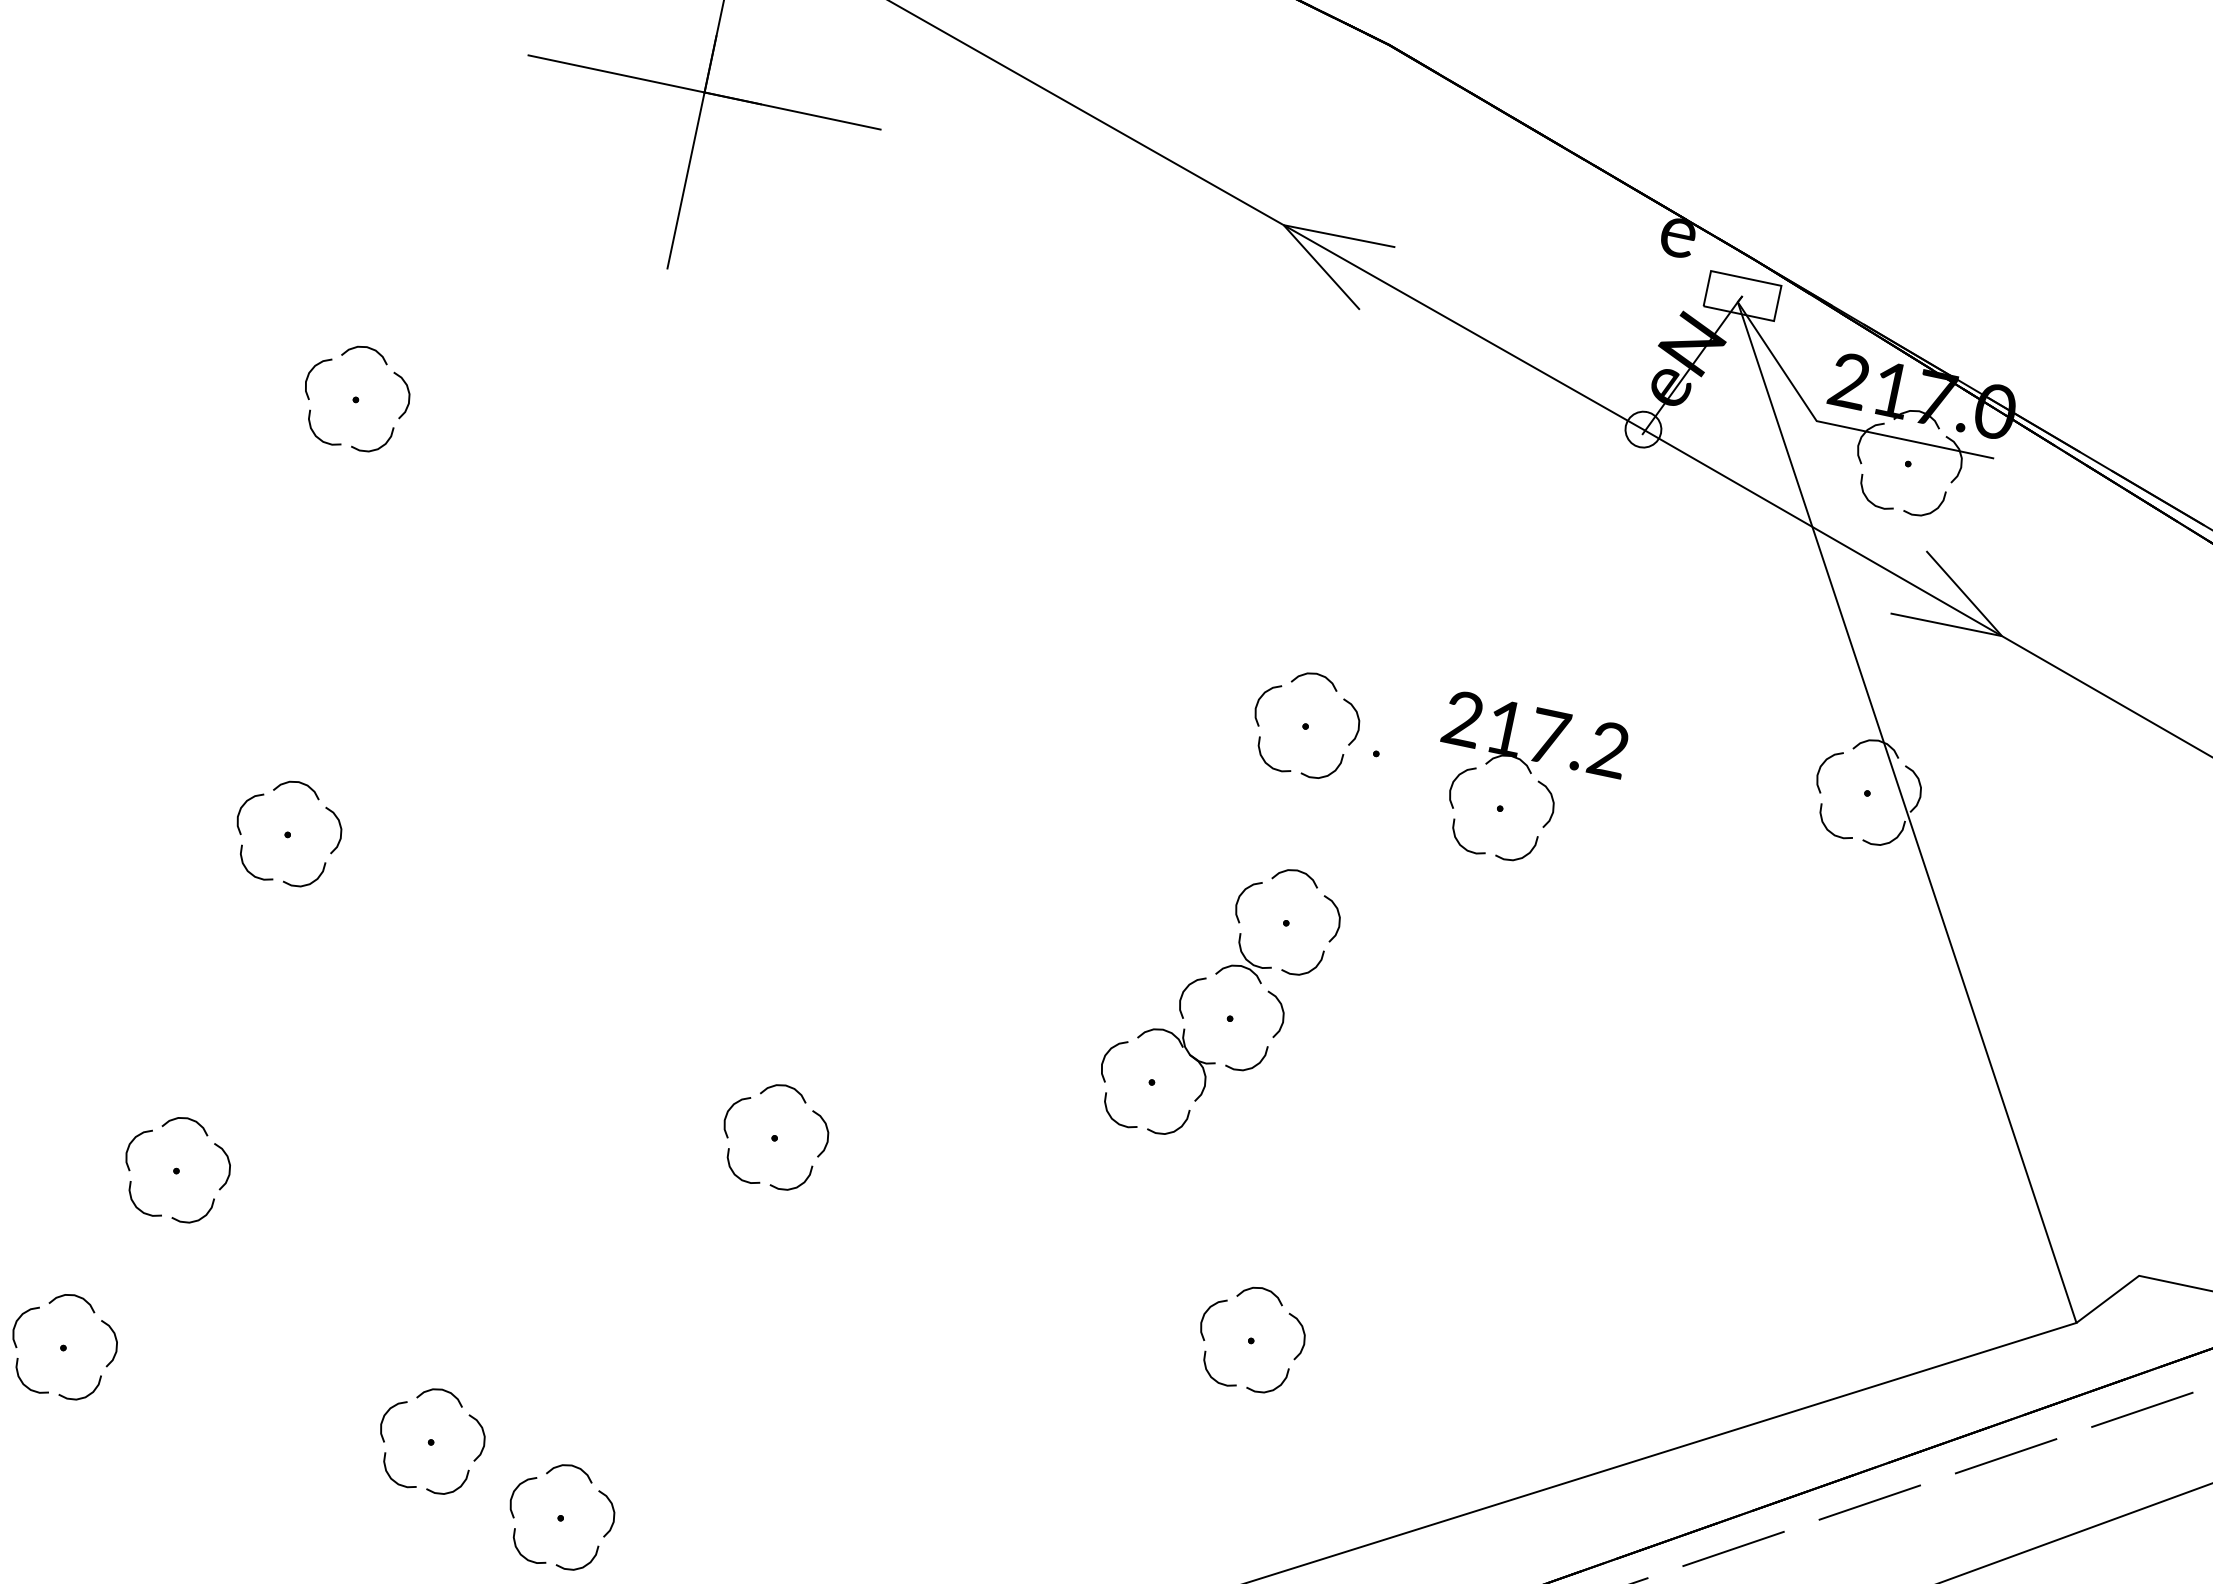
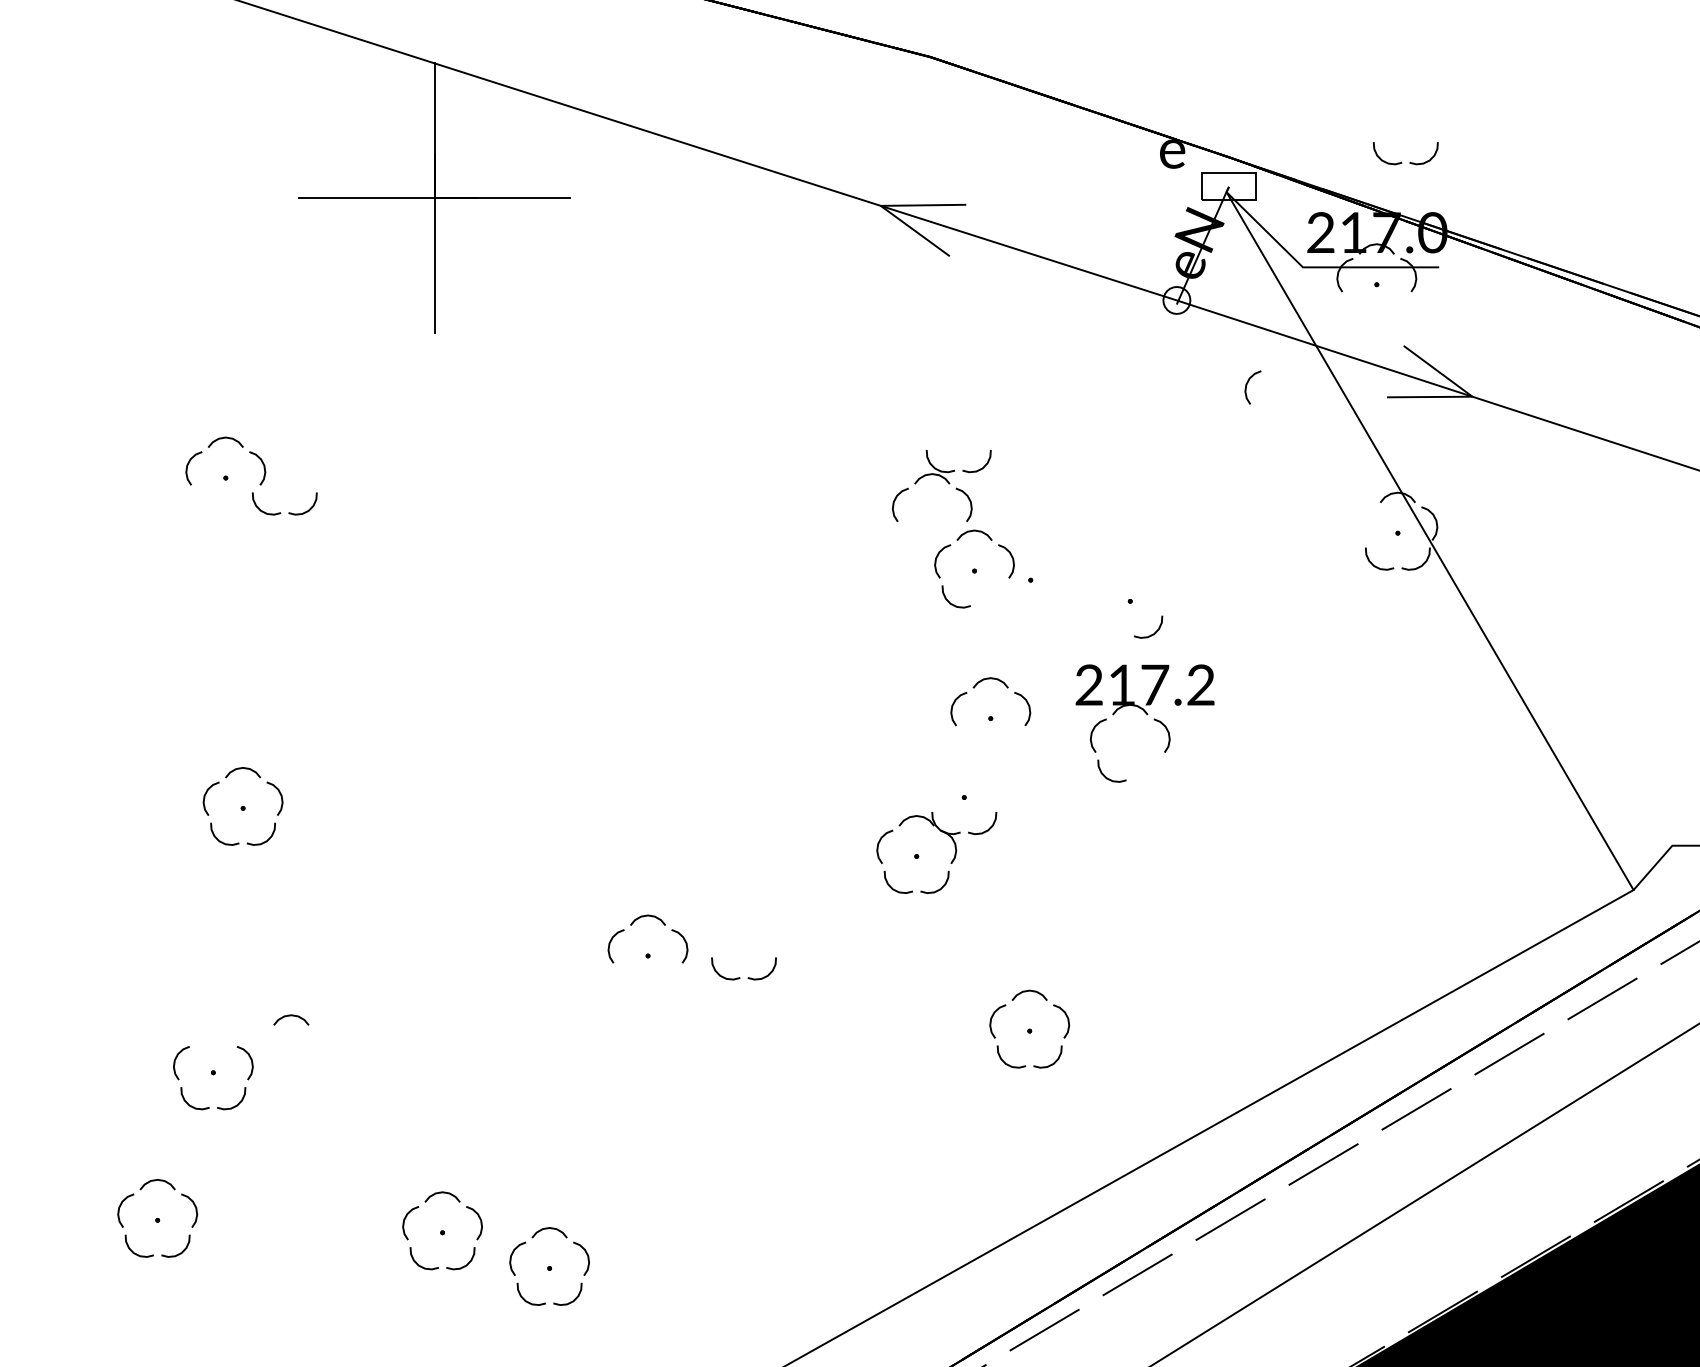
part: (340, 443) -> (280, 512), moved
part: (1893, 506) -> (1401, 161), moved
curve: (1821, 767) -> (1247, 385), moved
curve: (1325, 774) -> (996, 603), removed
part: (1530, 774) -> (1147, 715), moved
part: (1257, 979) -> (946, 481), moved
curve: (187, 1119) -> (291, 1016), moved
part: (760, 1182) -> (740, 977), moved

